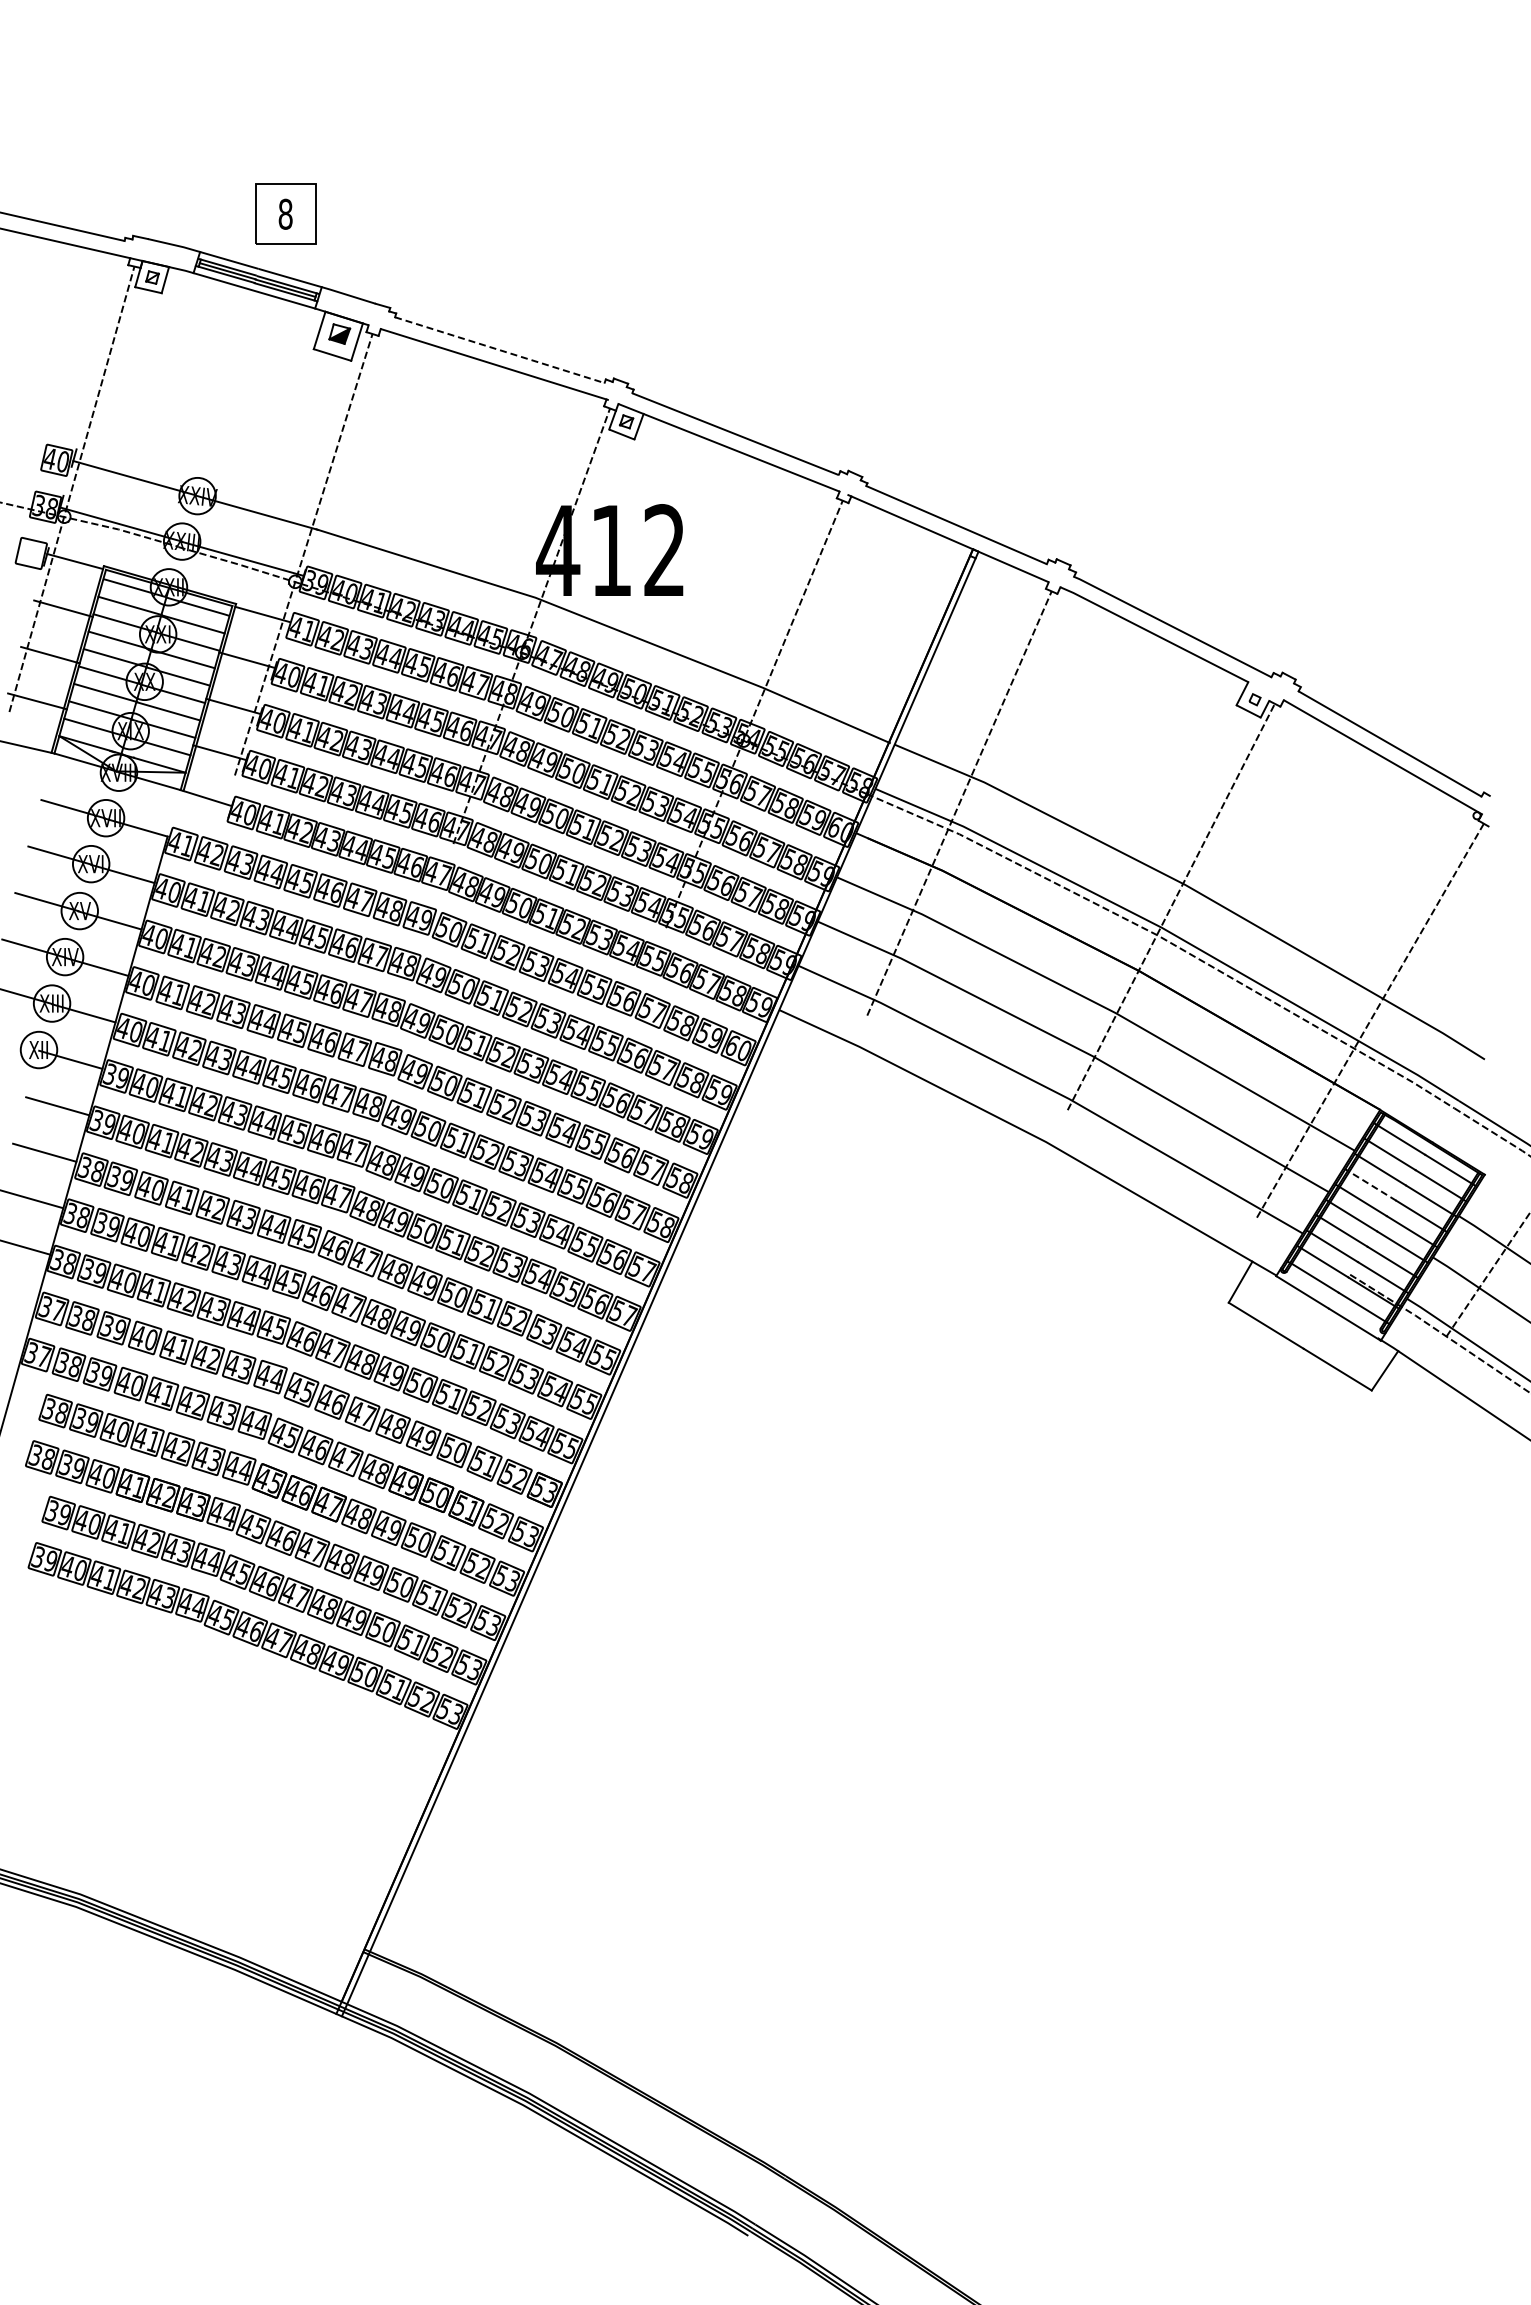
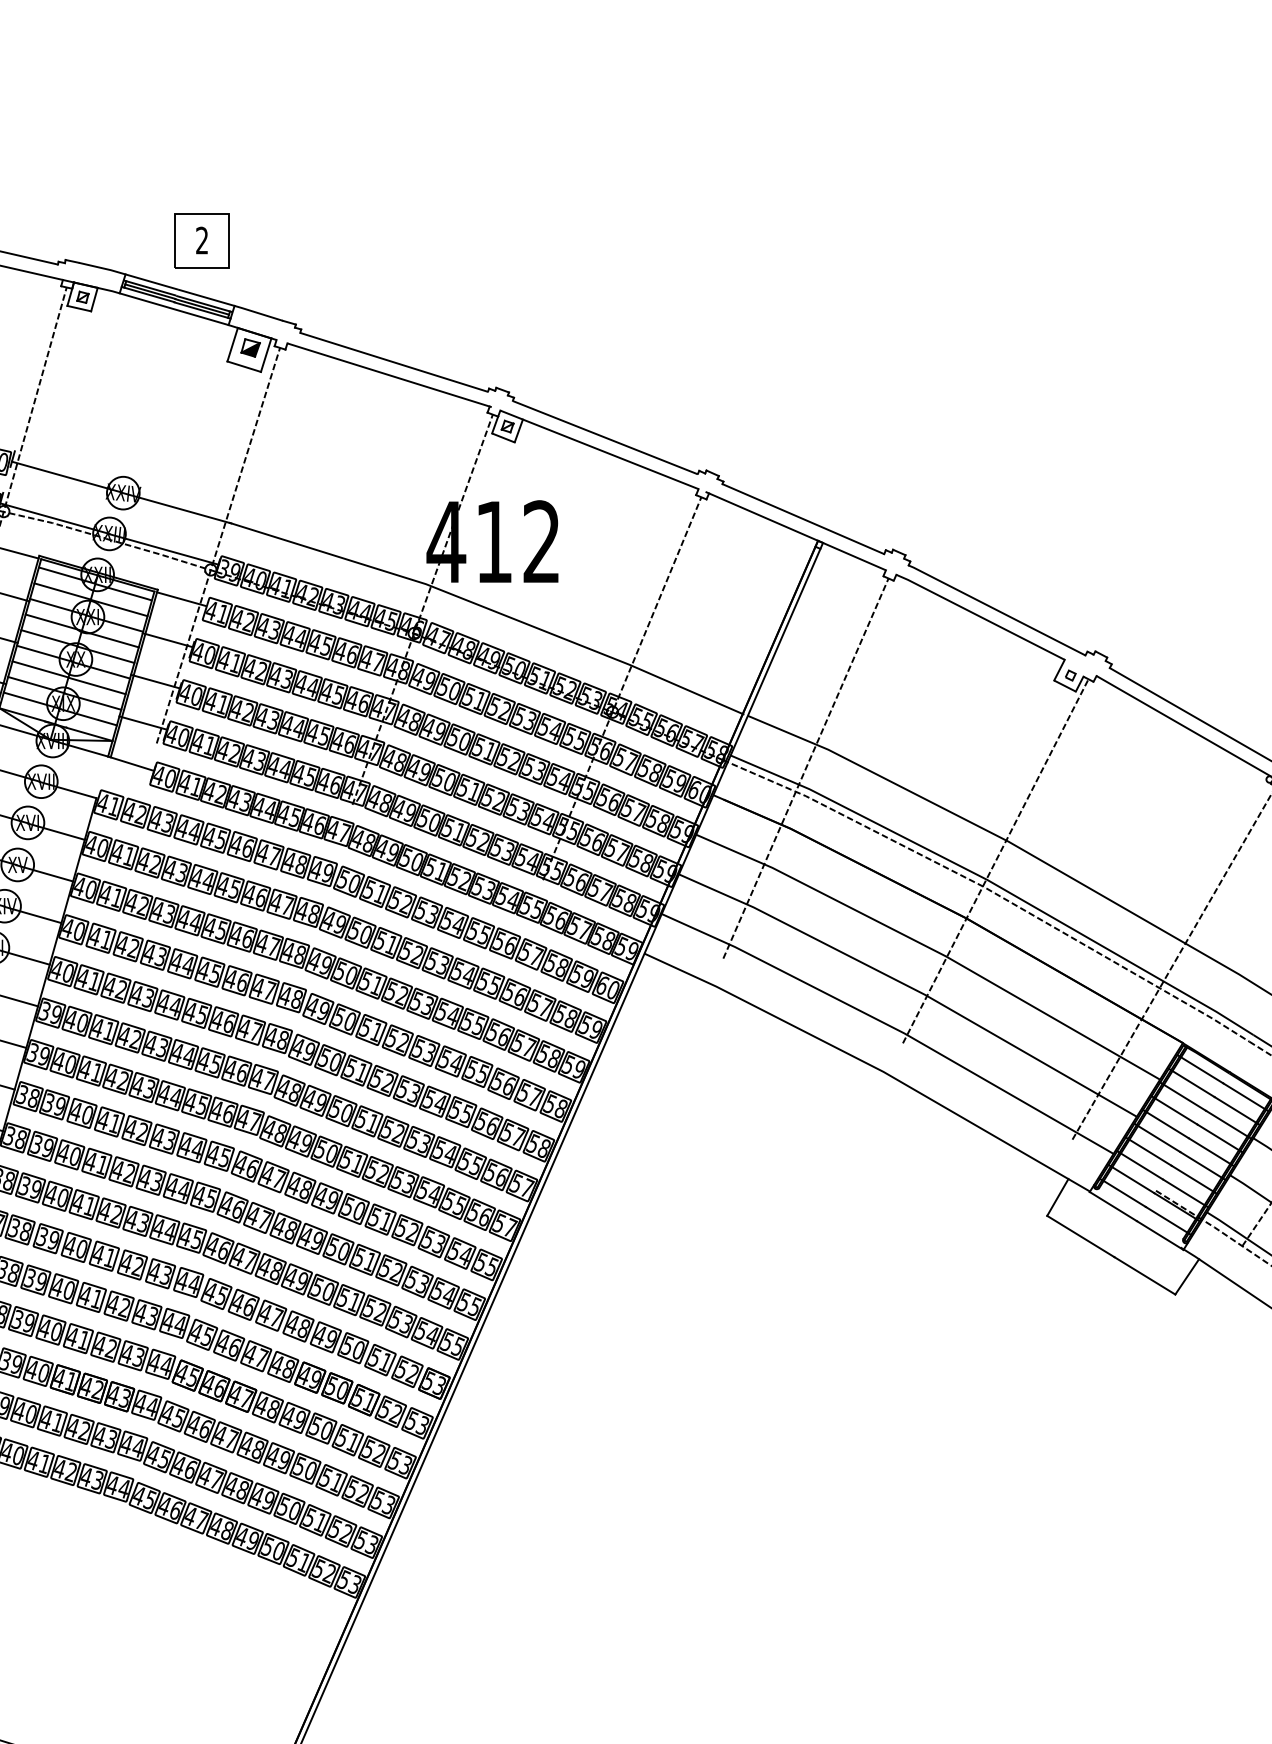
text: (285, 213) -> (202, 239), 8 -> 2
line: (499, 350) -> (393, 362), dashed -> solid
line: (1372, 1186) -> (1176, 1111), dashed -> solid

